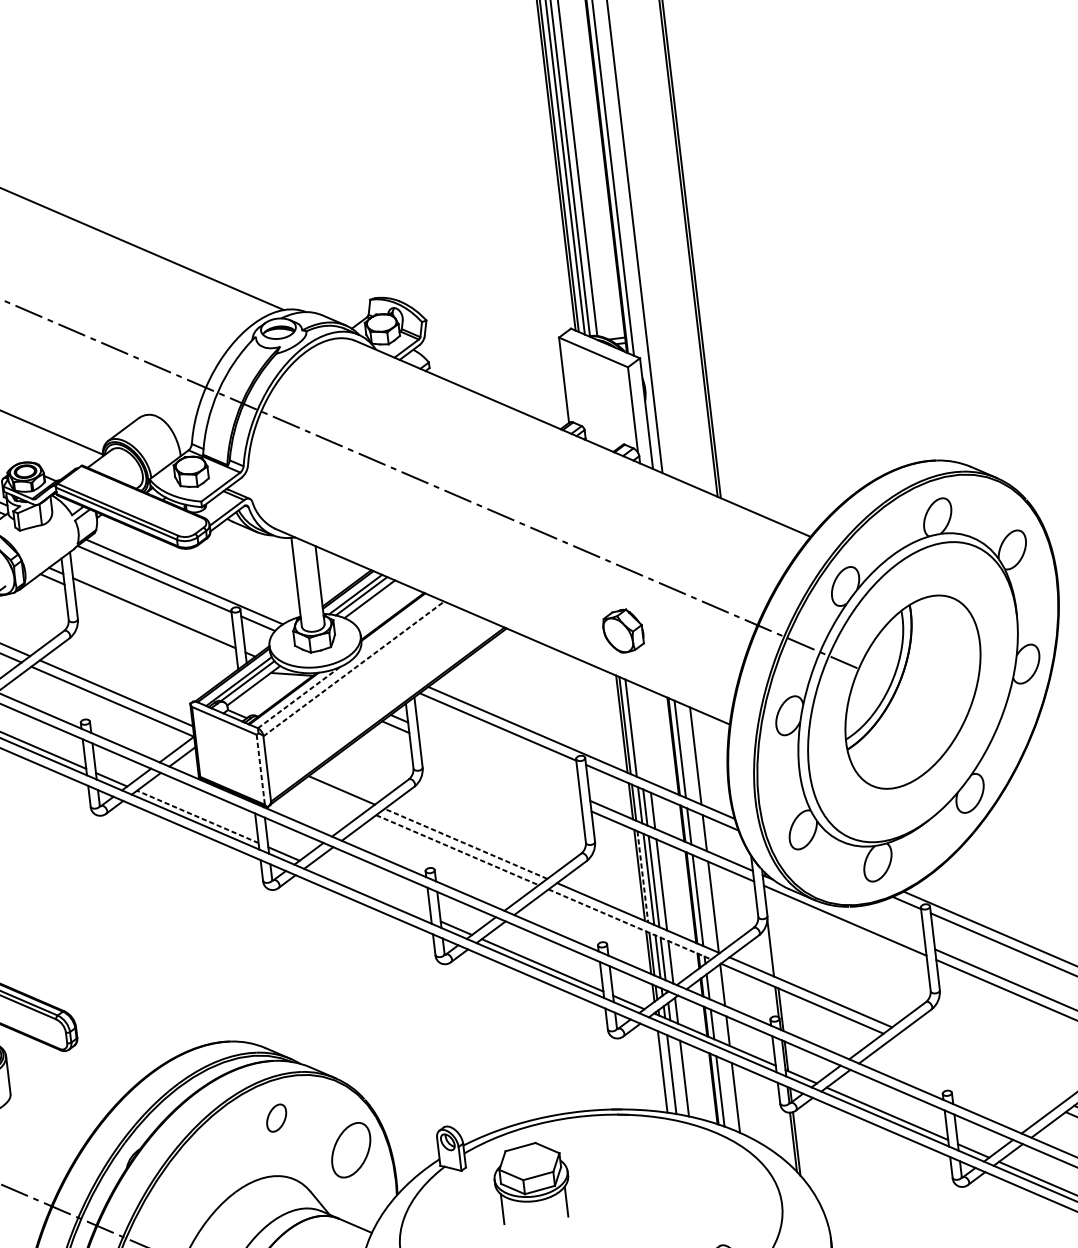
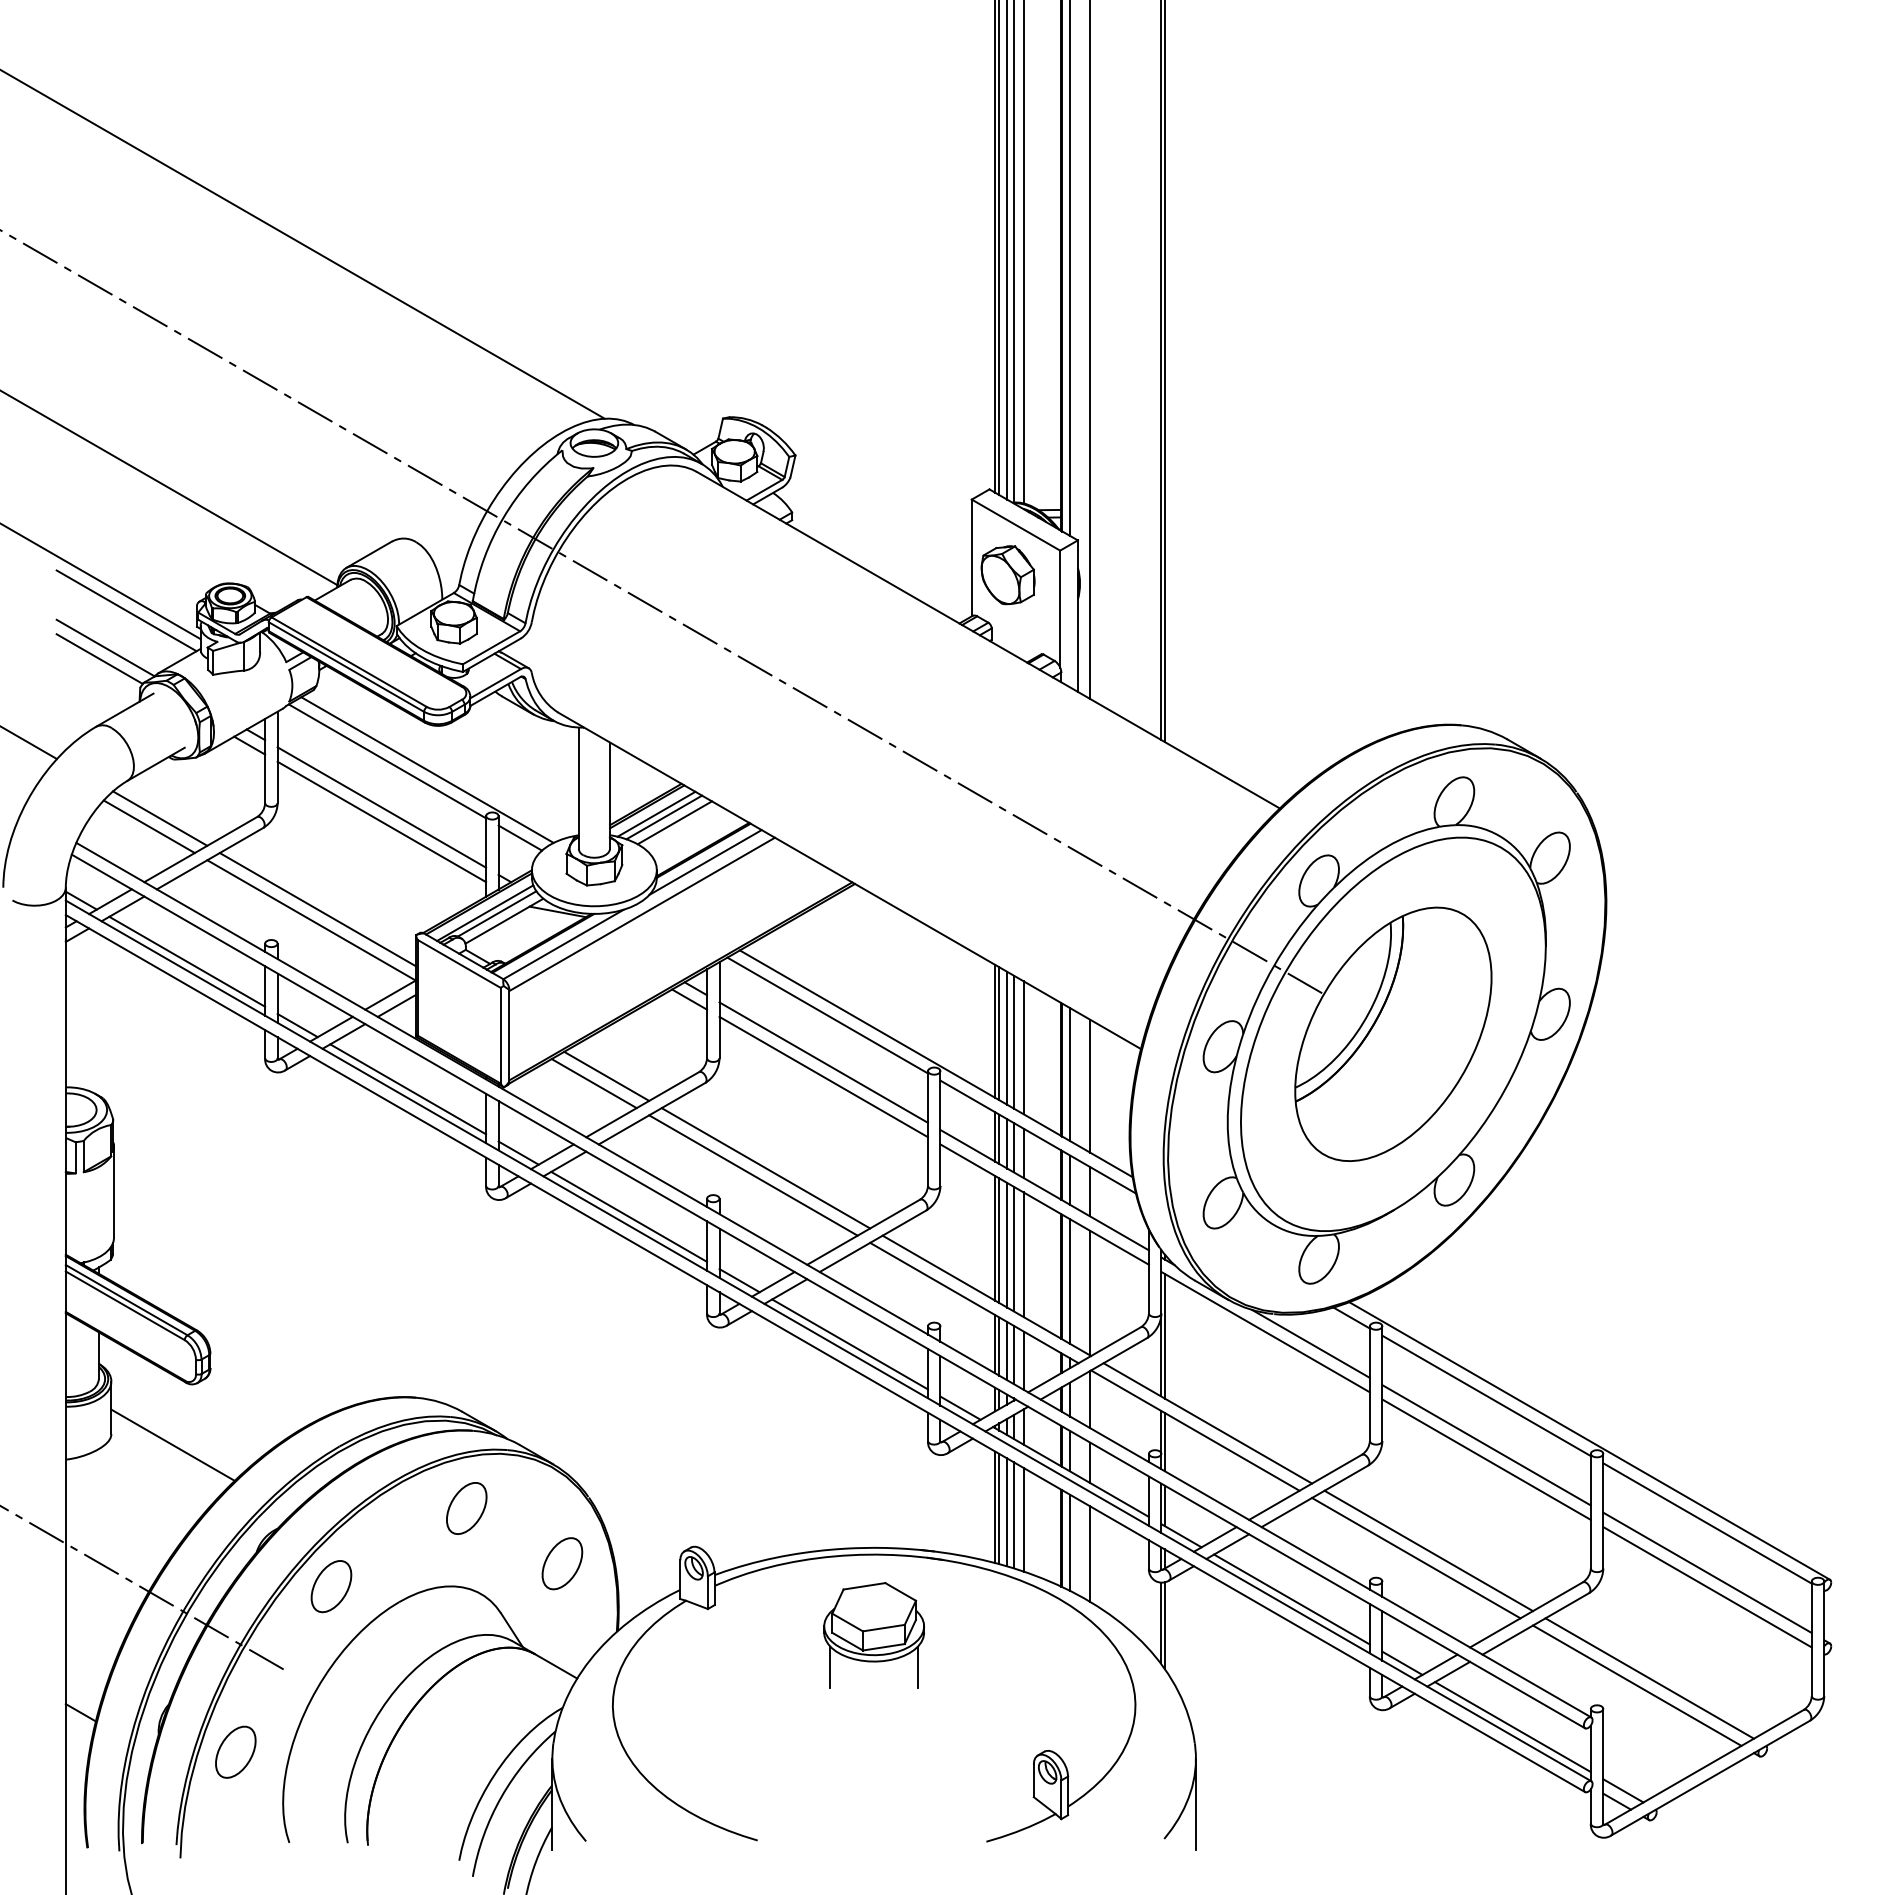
line: (155, 623) -> (381, 821), added
line: (395, 625) -> (705, 862), added
part: (622, 631) -> (1007, 575), moved
line: (354, 669) -> (642, 914), dashed -> solid
line: (298, 697) -> (563, 944), dashed -> solid
line: (636, 729) -> (1013, 1041), added
line: (643, 733) -> (1023, 1047), added
line: (499, 761) -> (823, 1062), added
line: (260, 769) -> (500, 1035), dashed -> solid
line: (500, 771) -> (823, 1076), added
line: (332, 796) -> (593, 1083), added
line: (198, 816) -> (408, 1089), dashed -> solid
line: (465, 844) -> (765, 1168), dashed -> solid
line: (457, 850) -> (753, 1175), dashed -> solid
line: (642, 877) -> (999, 1241), dashed -> solid
line: (370, 890) -> (629, 1216), added
line: (630, 924) -> (974, 1303), dashed -> solid
line: (878, 925) -> (1310, 1343), added
line: (771, 931) -> (1164, 1335), added
line: (982, 1066) -> (1428, 1550), added
line: (665, 1072) -> (999, 1508), added
line: (974, 1073) -> (1416, 1558), added
line: (676, 1076) -> (1013, 1515), added
line: (56, 1096) -> (172, 1444), added
part: (276, 1118) -> (466, 1508), size x1.43
part: (351, 1150) -> (562, 1563), size x0.71
part: (531, 1182) -> (873, 1635), moved
part: (184, 1186) -> (331, 1586), added

